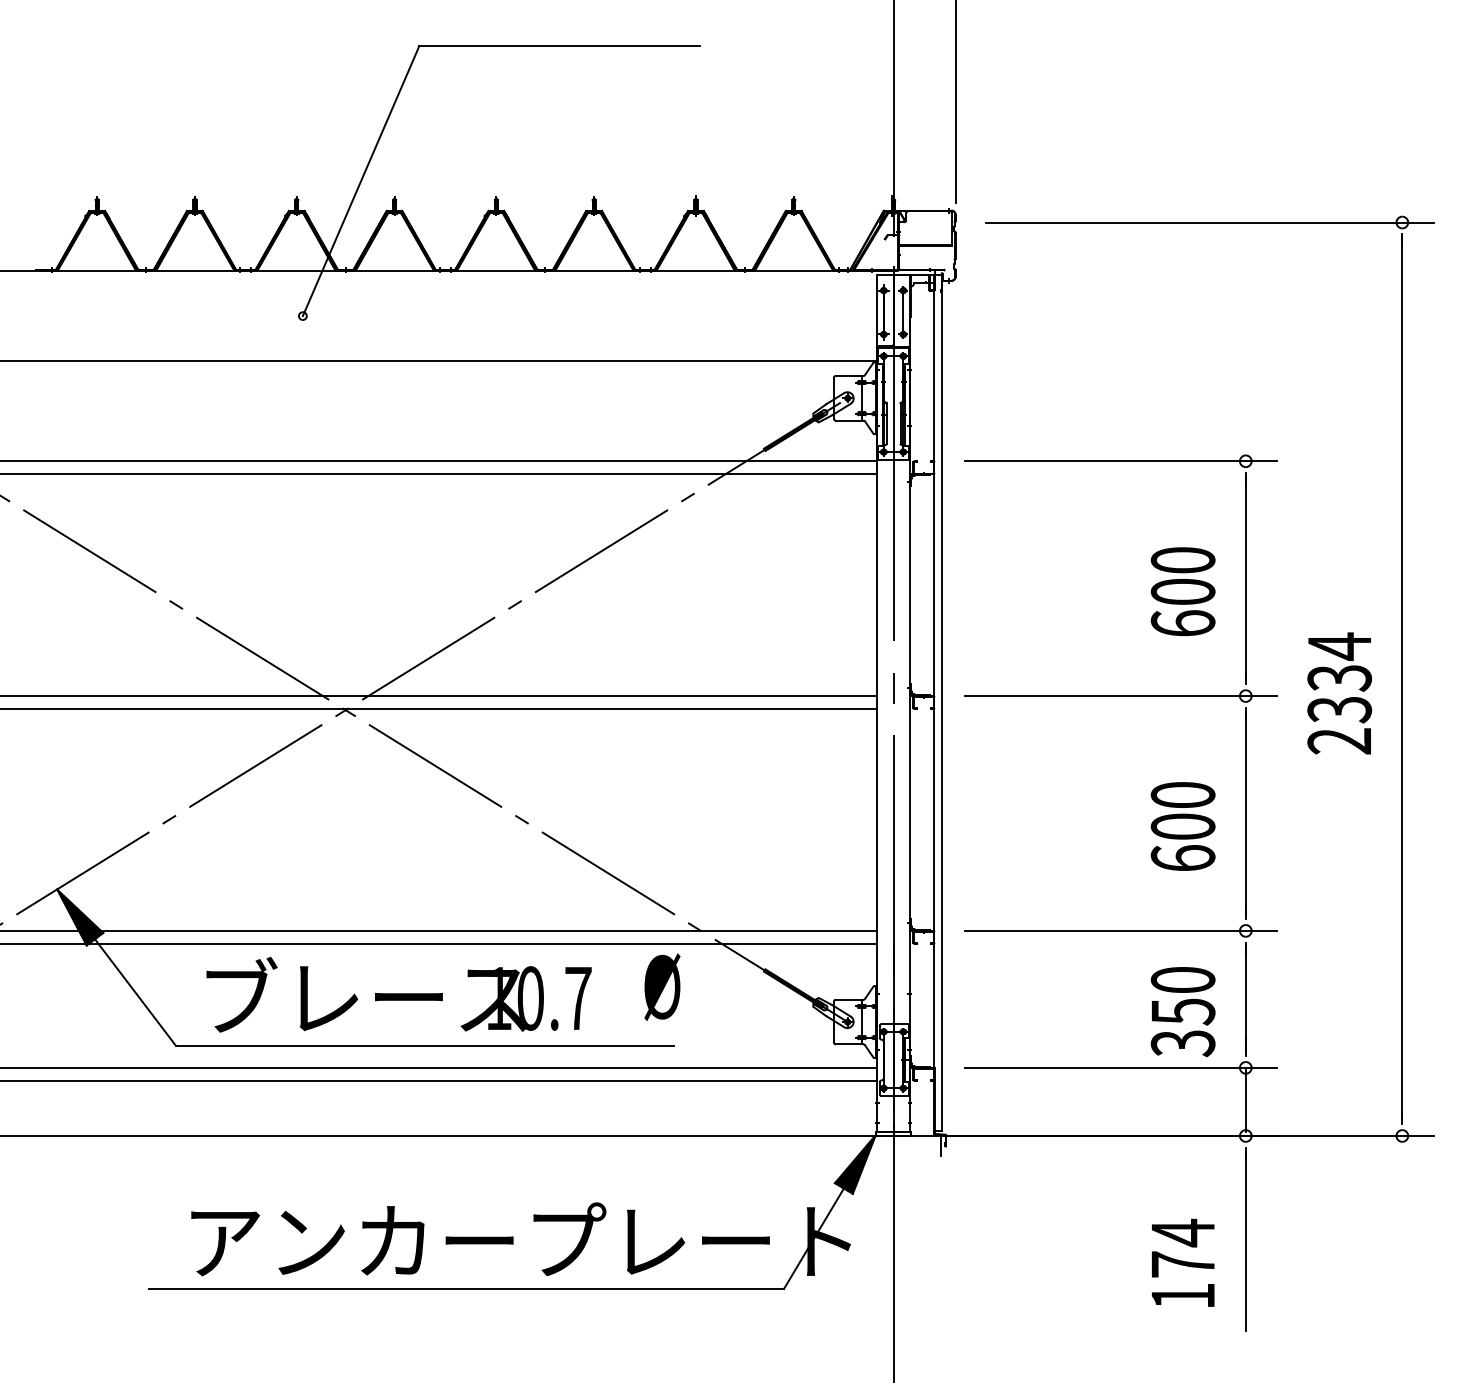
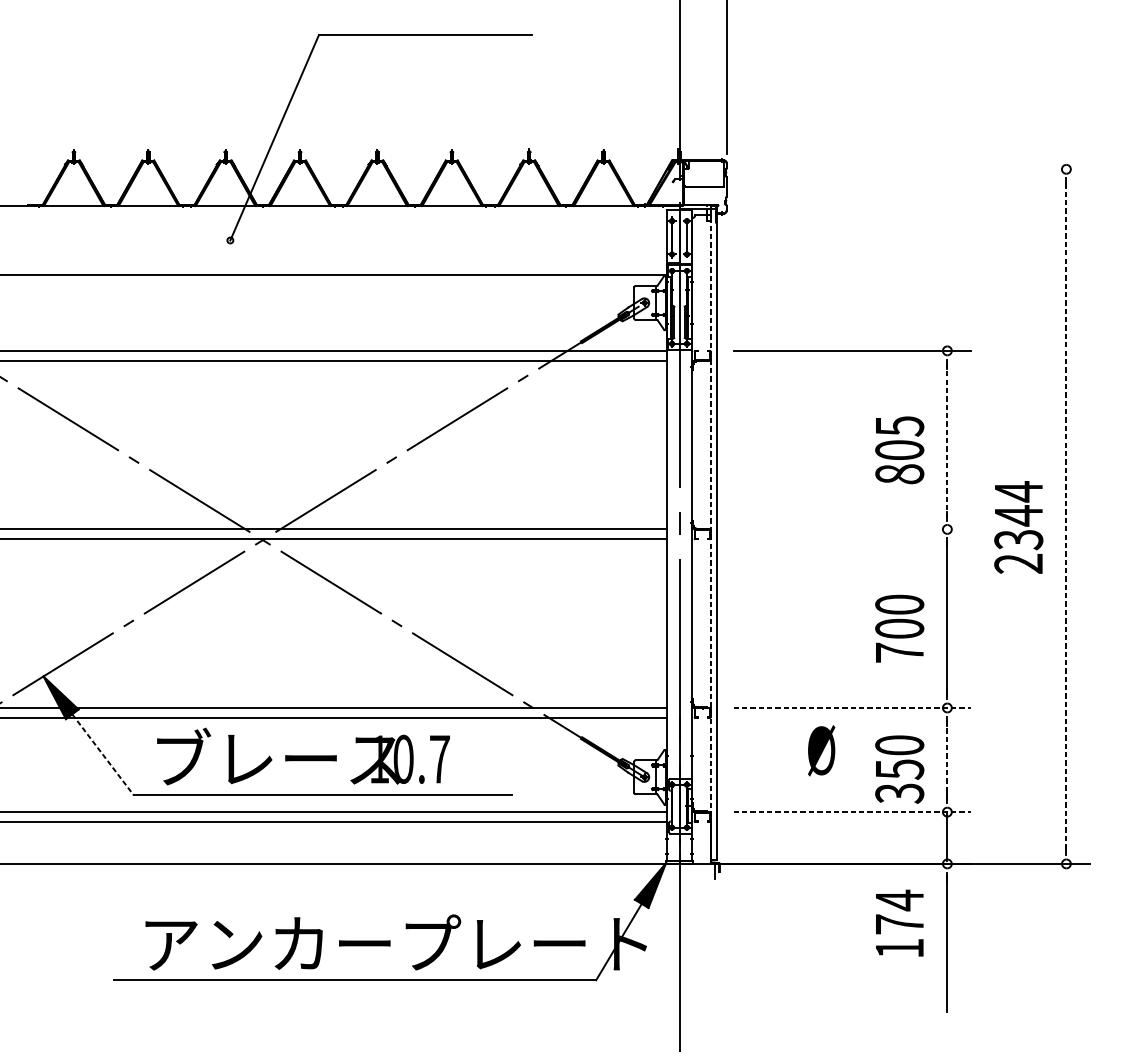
line: (1209, 222) -> (919, 169), removed
line: (1245, 578) -> (947, 440), solid -> dashed
text: (1182, 591) -> (899, 449), 600 -> 805
line: (1402, 677) -> (1066, 515), solid -> dashed
text: (1339, 678) -> (1018, 516), 2334 -> 2344
line: (1120, 696) -> (852, 529), removed
line: (934, 703) -> (710, 535), solid -> dashed
text: (1182, 858) -> (899, 652), 600 -> 700
line: (1121, 930) -> (852, 707), solid -> dashed
text: (662, 986) -> (821, 750), moved
line: (135, 992) -> (103, 754), solid -> dashed
line: (1245, 999) -> (947, 760), solid -> dashed
line: (1121, 1067) -> (852, 811), solid -> dashed
text: (1183, 1262) -> (899, 922), moved

